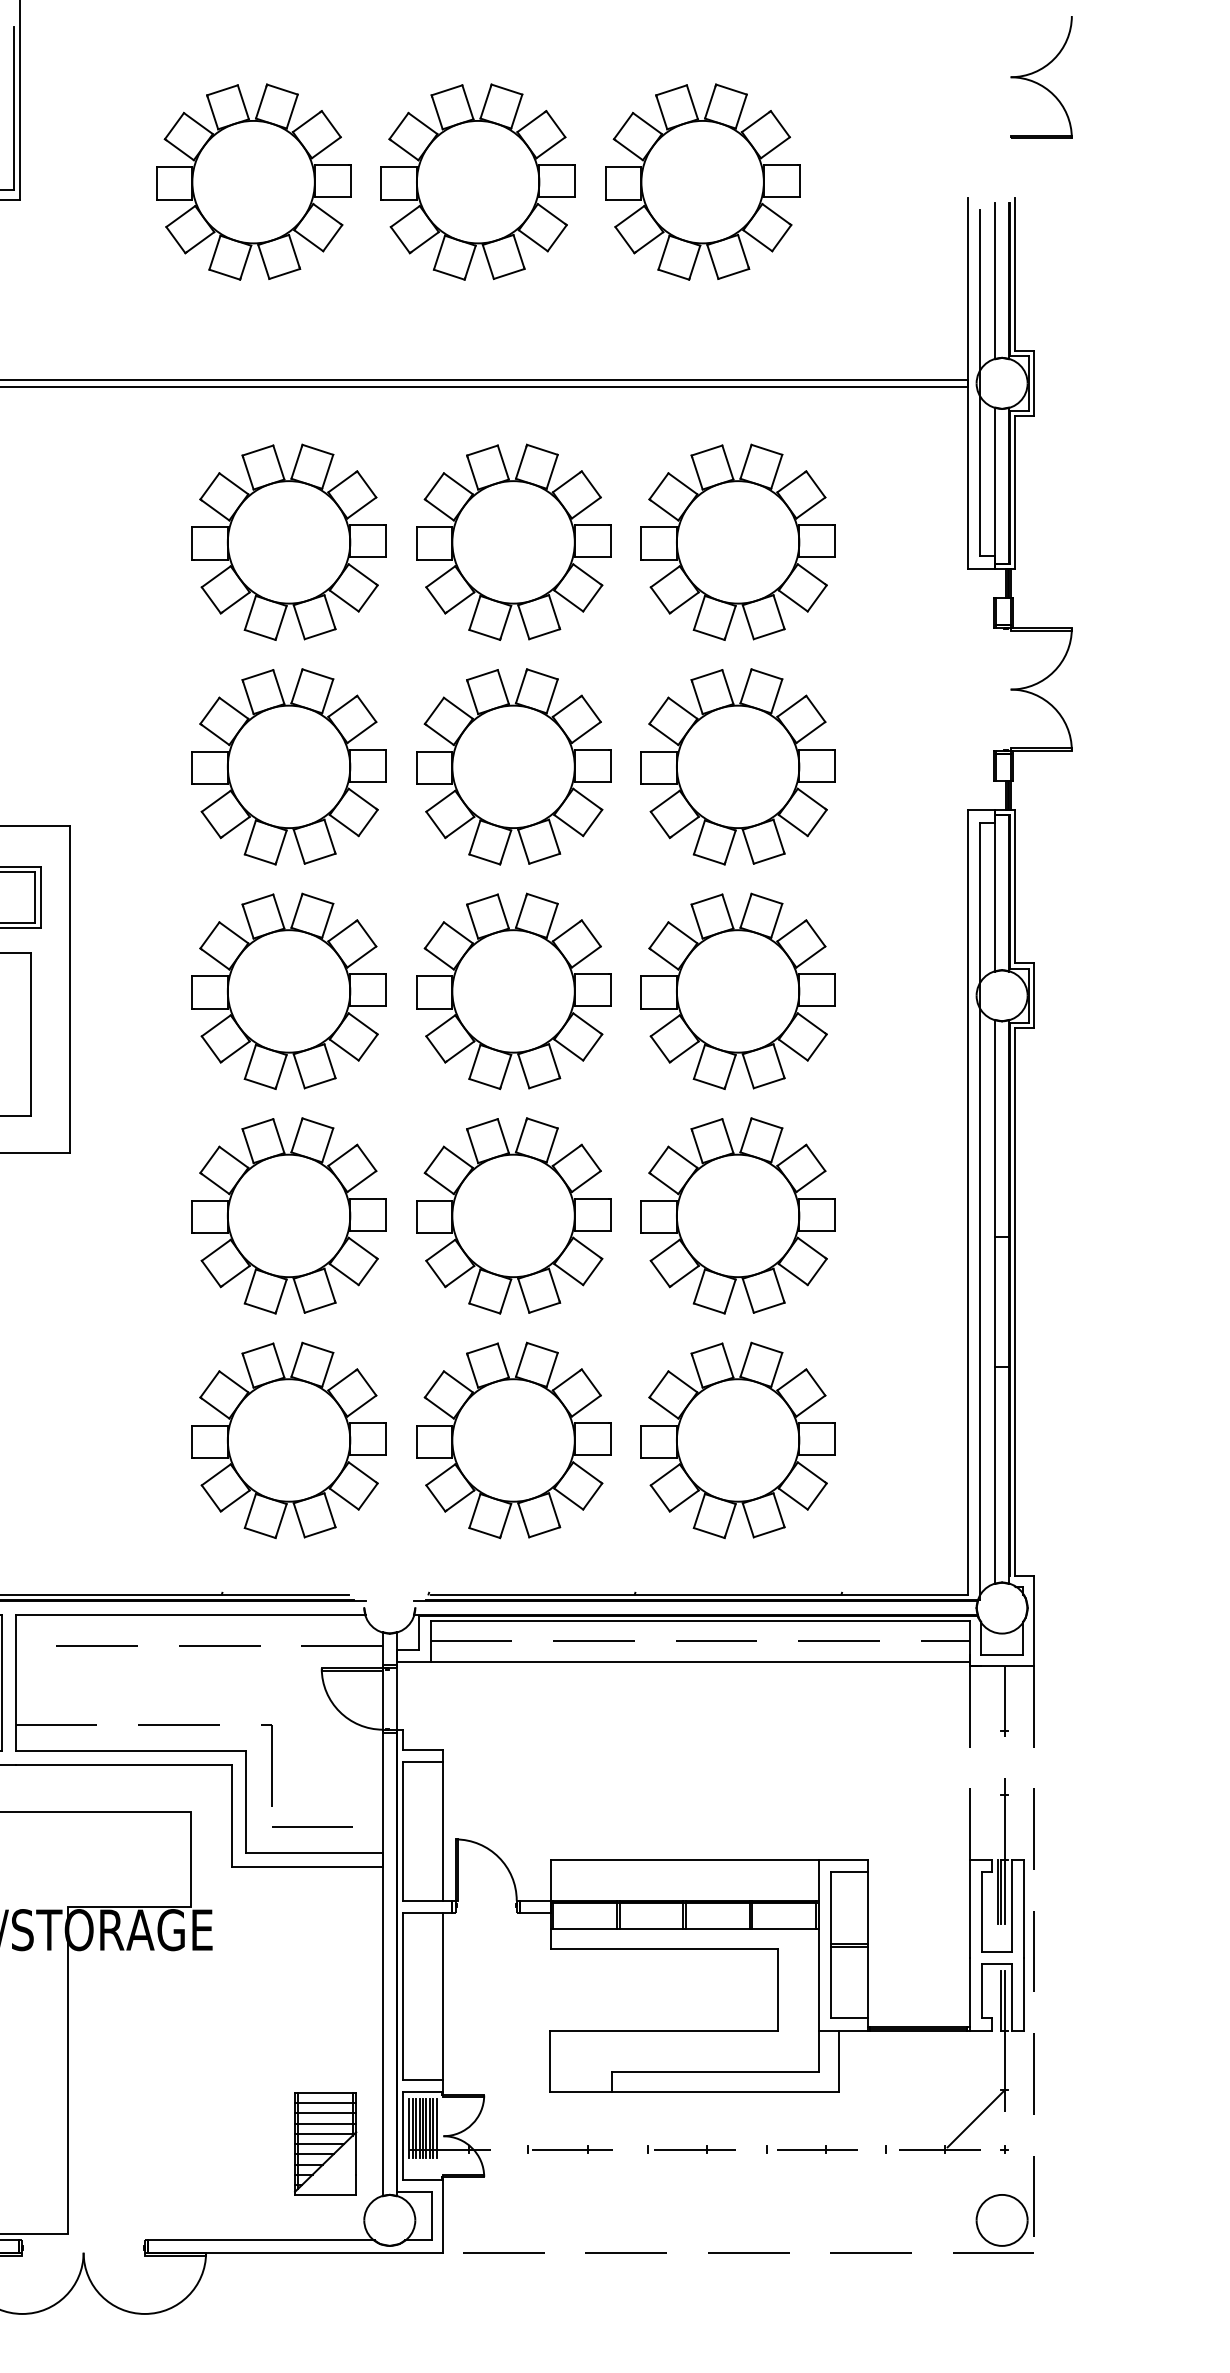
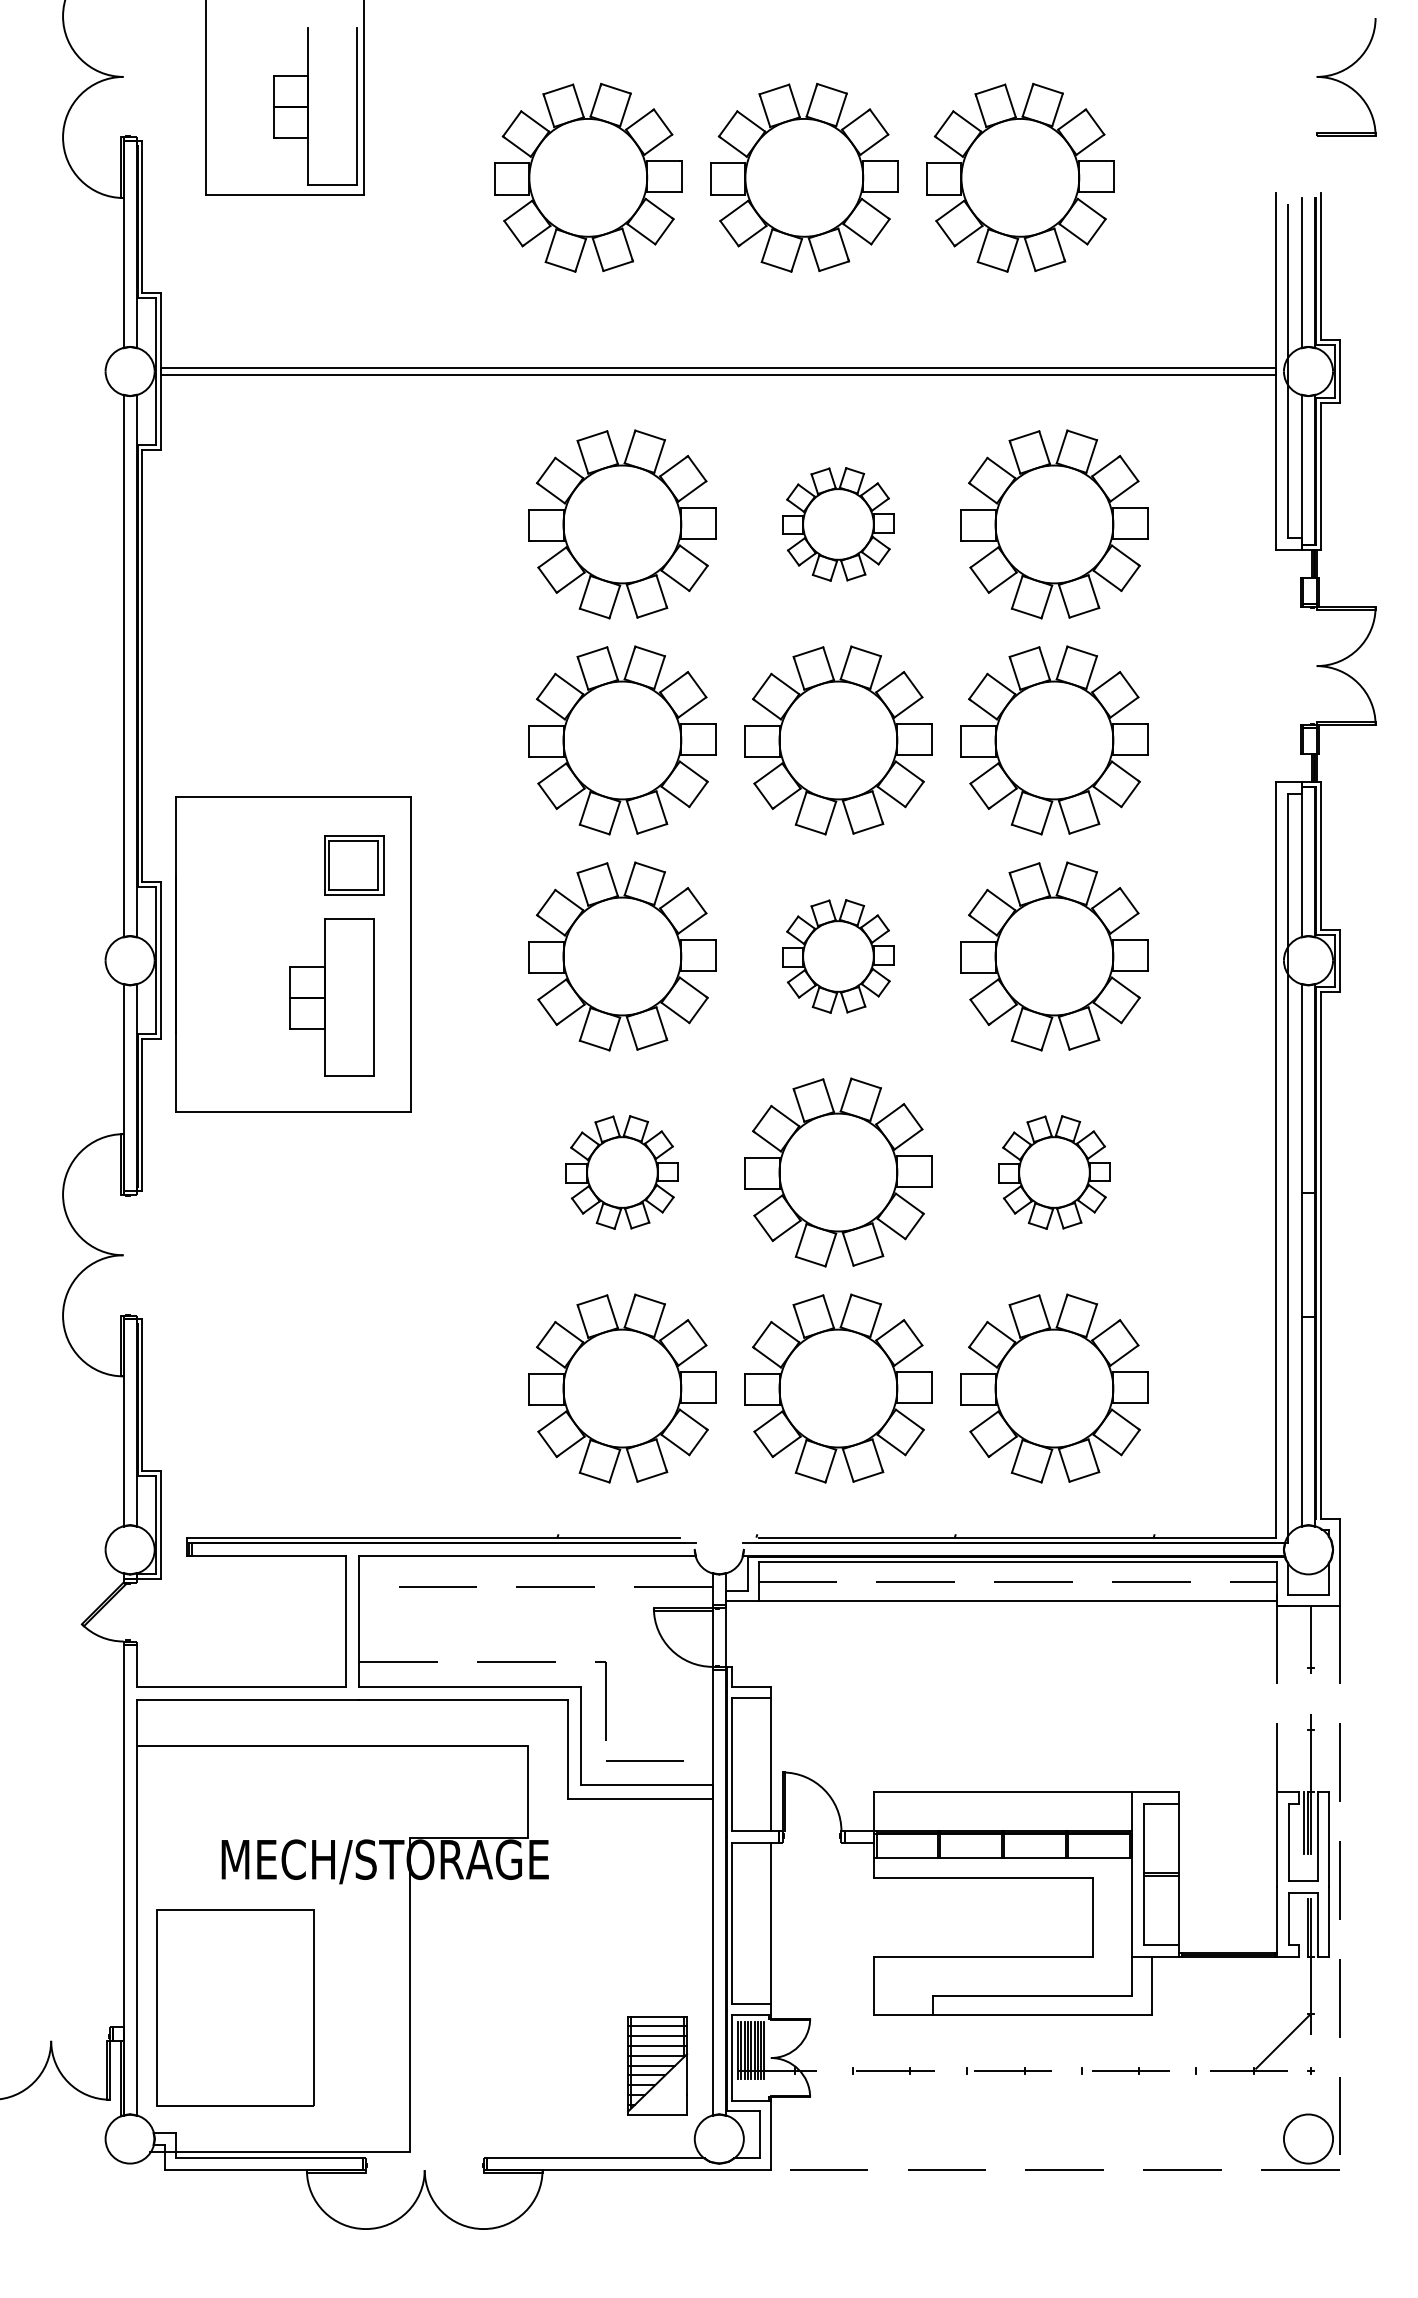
part: (513, 542) -> (838, 524), size x0.6
part: (513, 991) -> (838, 956), size x0.6
part: (289, 1215) -> (622, 1172), size x0.6
part: (738, 1215) -> (1054, 1172), size x0.6

